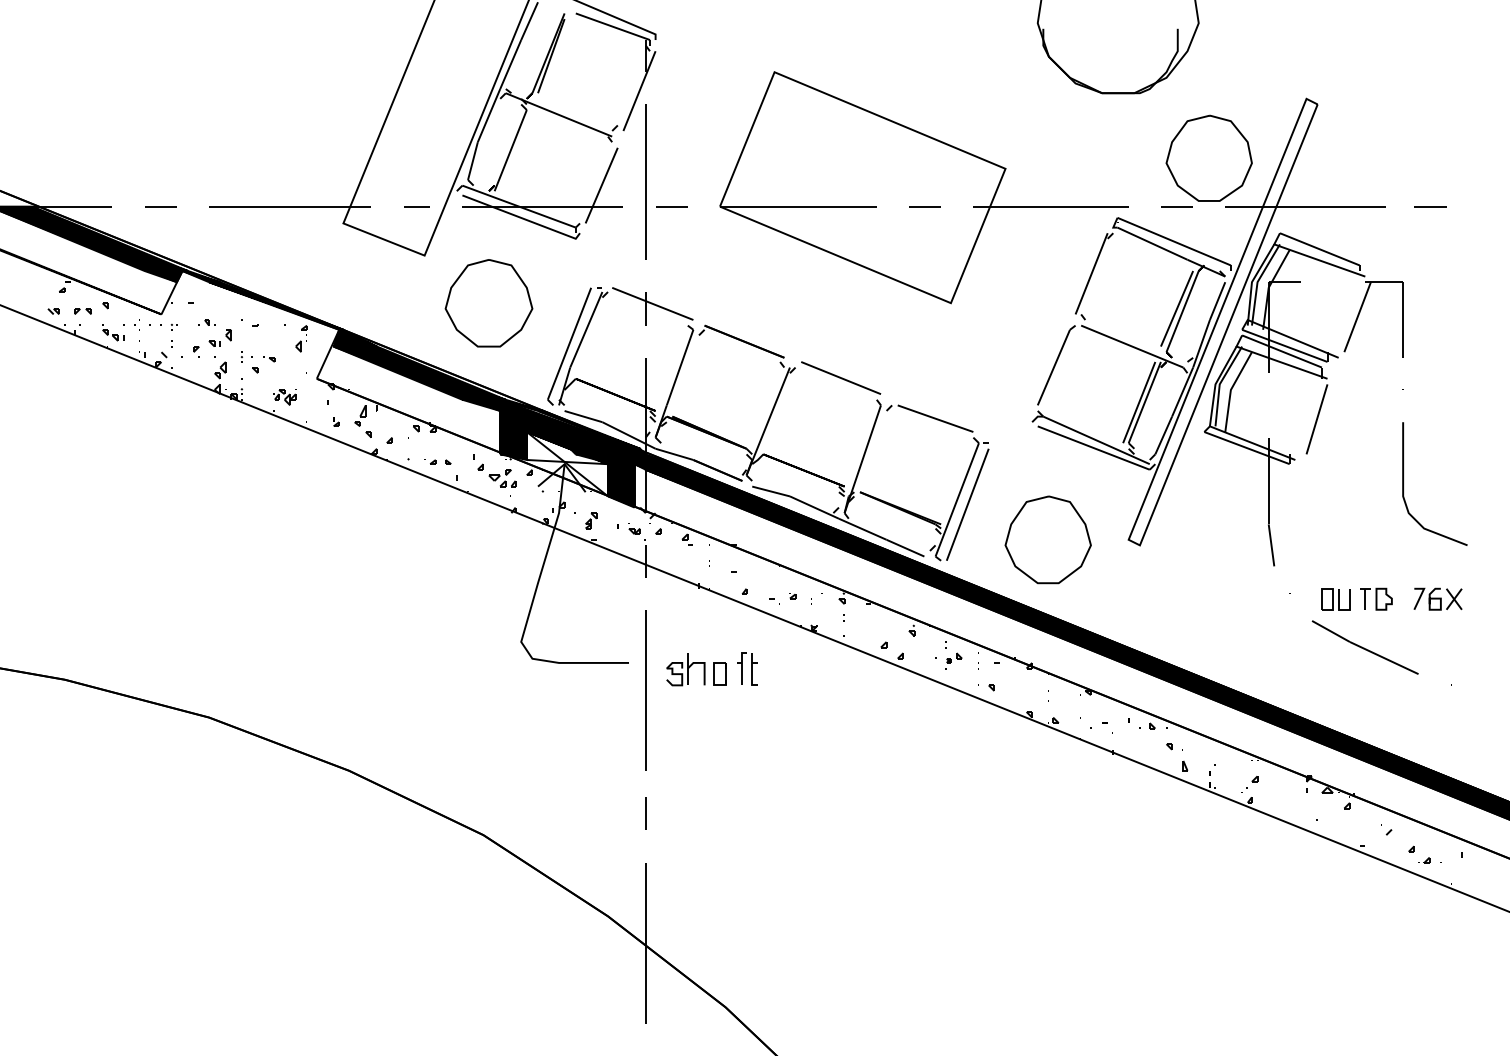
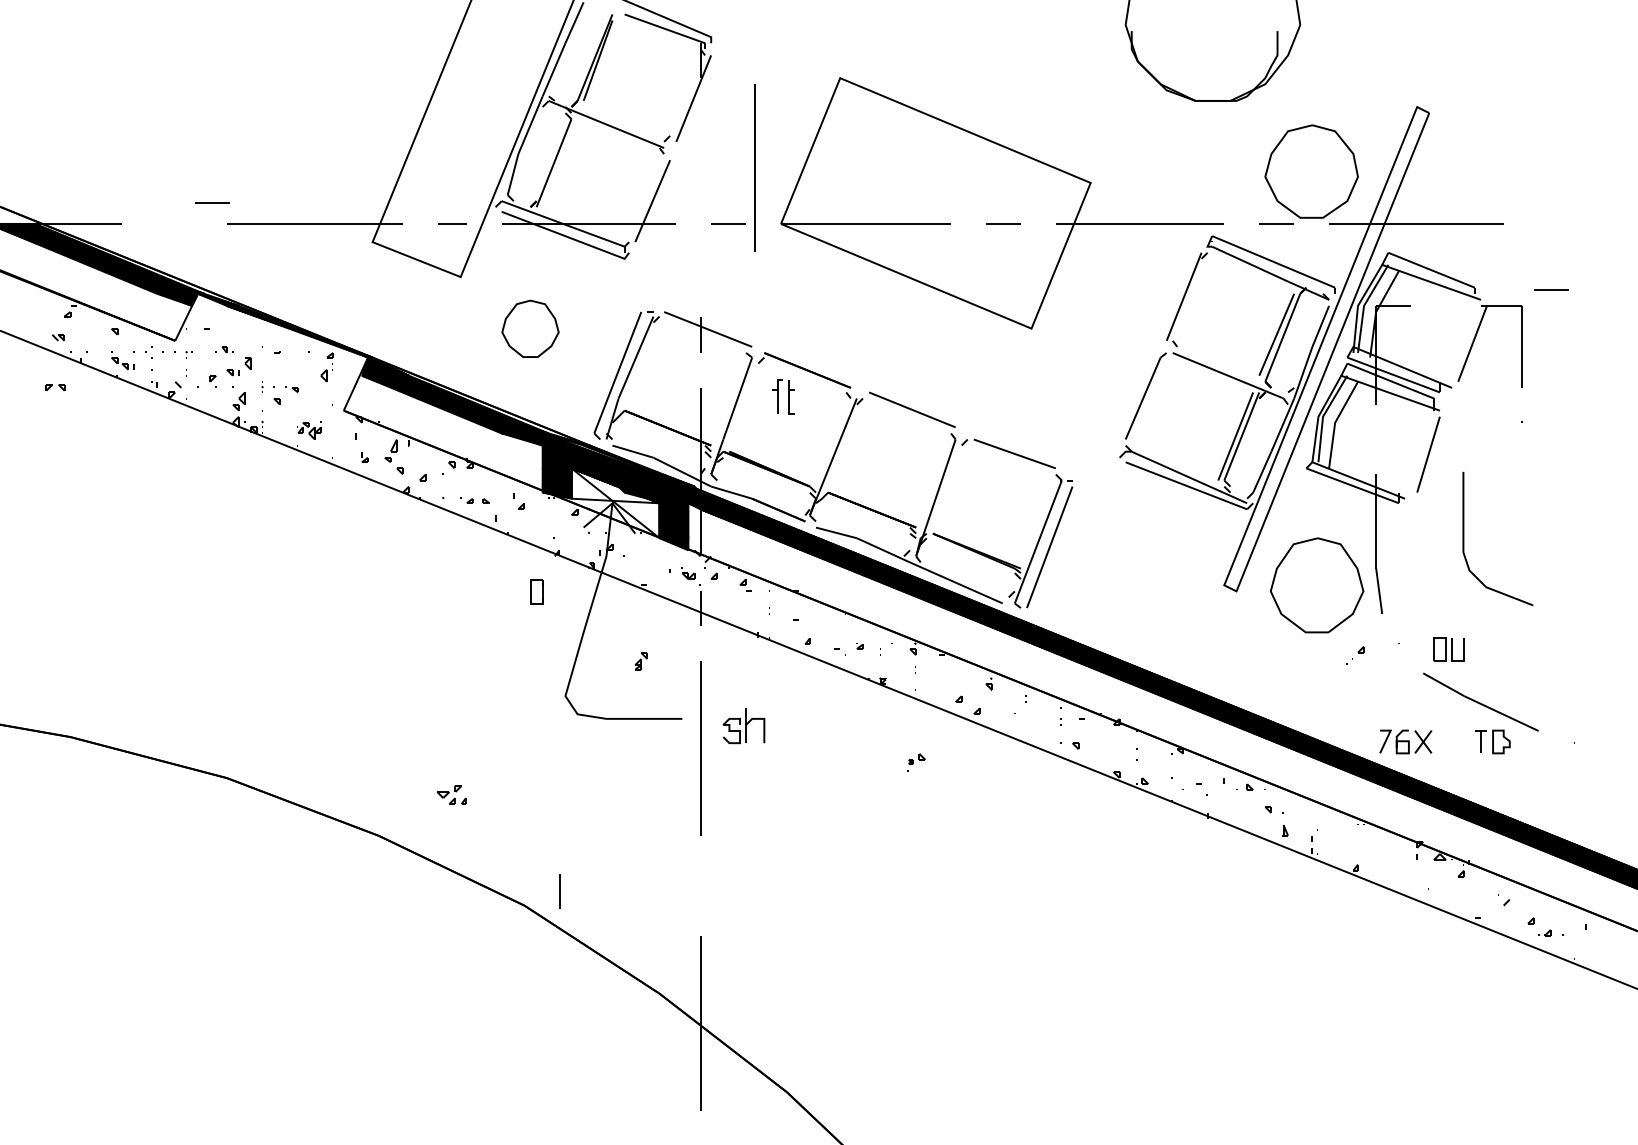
line: (645, 181) -> (754, 167), moved
line: (160, 206) -> (212, 203), moved
line: (1430, 206) -> (1551, 289), moved
part: (488, 303) -> (529, 329), size x0.6
part: (82, 311) -> (54, 387), moved
part: (502, 478) -> (451, 795), moved
line: (1403, 483) -> (1463, 538), moved
part: (591, 520) -> (641, 660), moved
part: (1047, 539) -> (1316, 584), moved
part: (1376, 598) -> (1493, 741), moved
part: (1437, 598) -> (1405, 741), moved
part: (953, 660) -> (916, 761), moved
part: (747, 668) -> (783, 396), moved
part: (719, 673) -> (536, 591), moved
part: (1249, 784) -> (1355, 655), moved
line: (645, 813) -> (559, 891), moved

